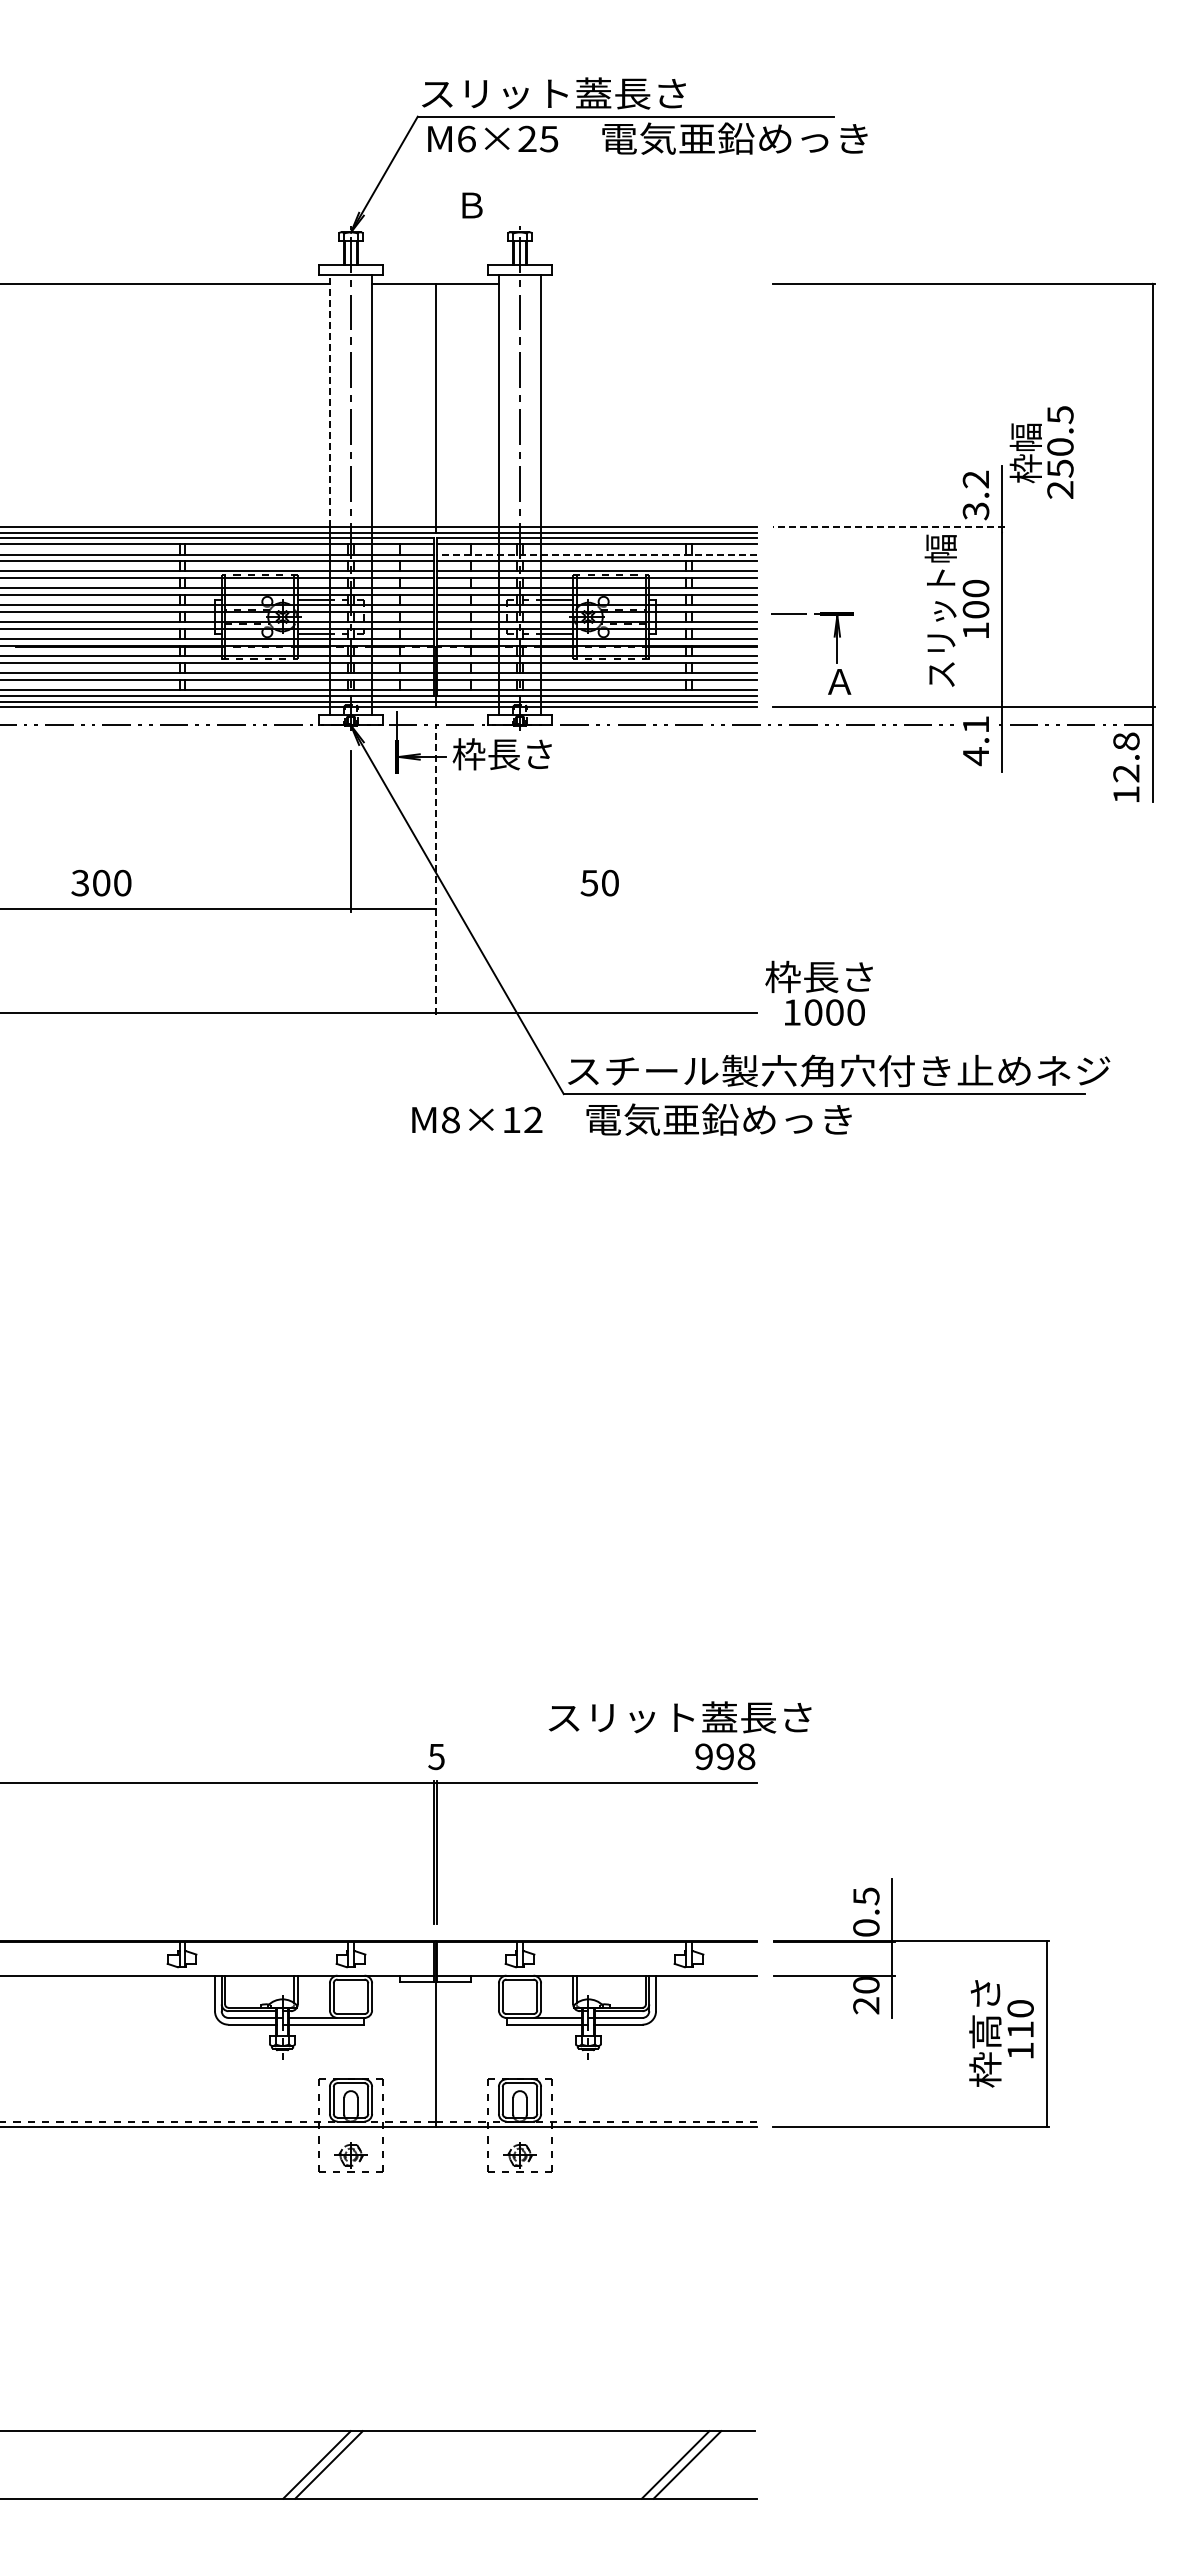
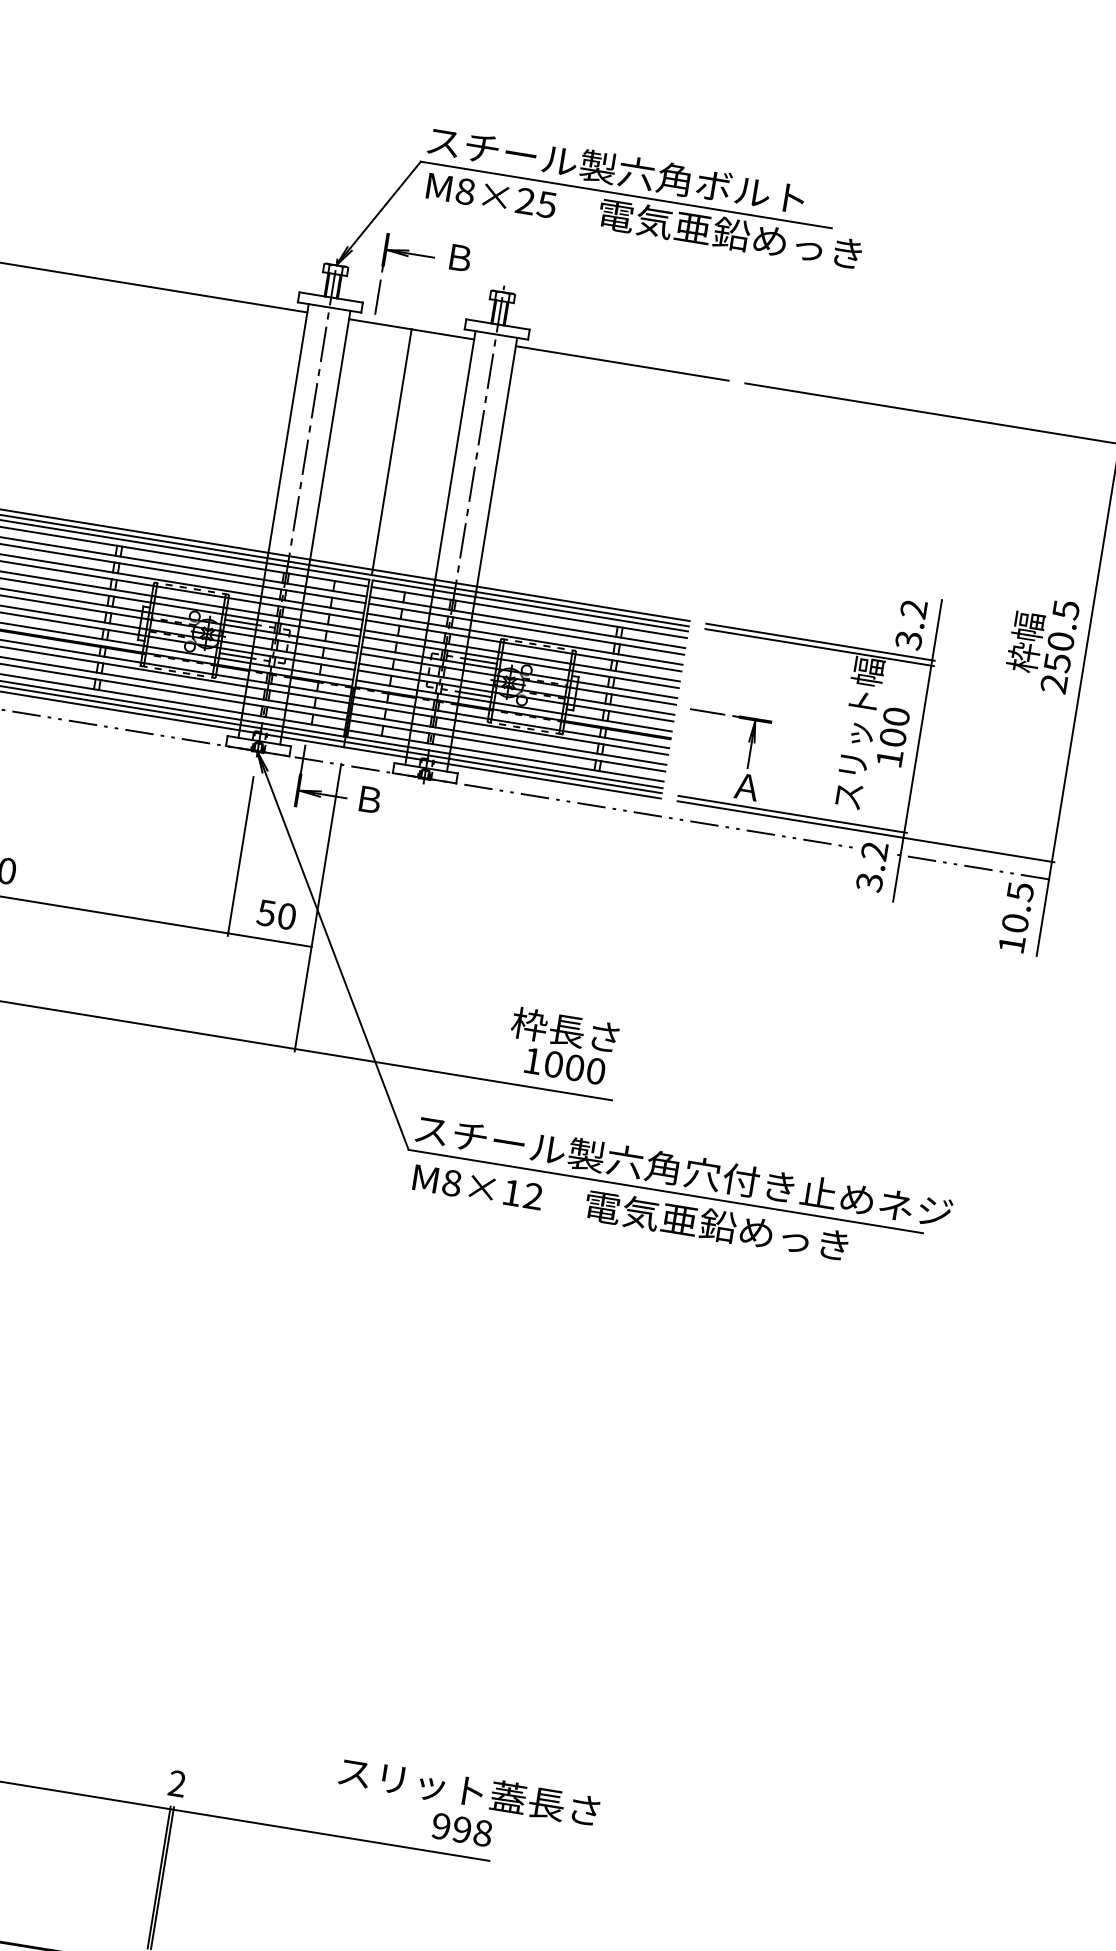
text: (631, 93) -> (635, 172), スリット蓋長さ -> スチール製六角ボルト
text: (466, 138) -> (465, 191), M6×25 -> M8×25
part: (420, 212) -> (408, 256), added
line: (648, 283) -> (621, 363), added
line: (329, 401) -> (288, 428), dashed -> solid
text: (1041, 452) -> (1041, 643), moved
line: (889, 527) -> (820, 642), dashed -> solid
line: (888, 532) -> (819, 647), added
line: (596, 554) -> (527, 622), dashed -> solid
line: (888, 701) -> (792, 814), added
text: (975, 741) -> (871, 867), 4.1 -> 3.2
text: (501, 754) -> (401, 804), 枠長さ -> Ｂ
text: (1126, 757) -> (1017, 907), 12.8 -> 10.5
line: (435, 869) -> (317, 907), dashed -> solid
text: (599, 882) -> (276, 914), moved
text: (818, 992) -> (562, 1045), moved
text: (631, 1119) -> (630, 1211), moved
text: (679, 1717) -> (468, 1791), moved
text: (436, 1756) -> (177, 1783), 5 -> 2

